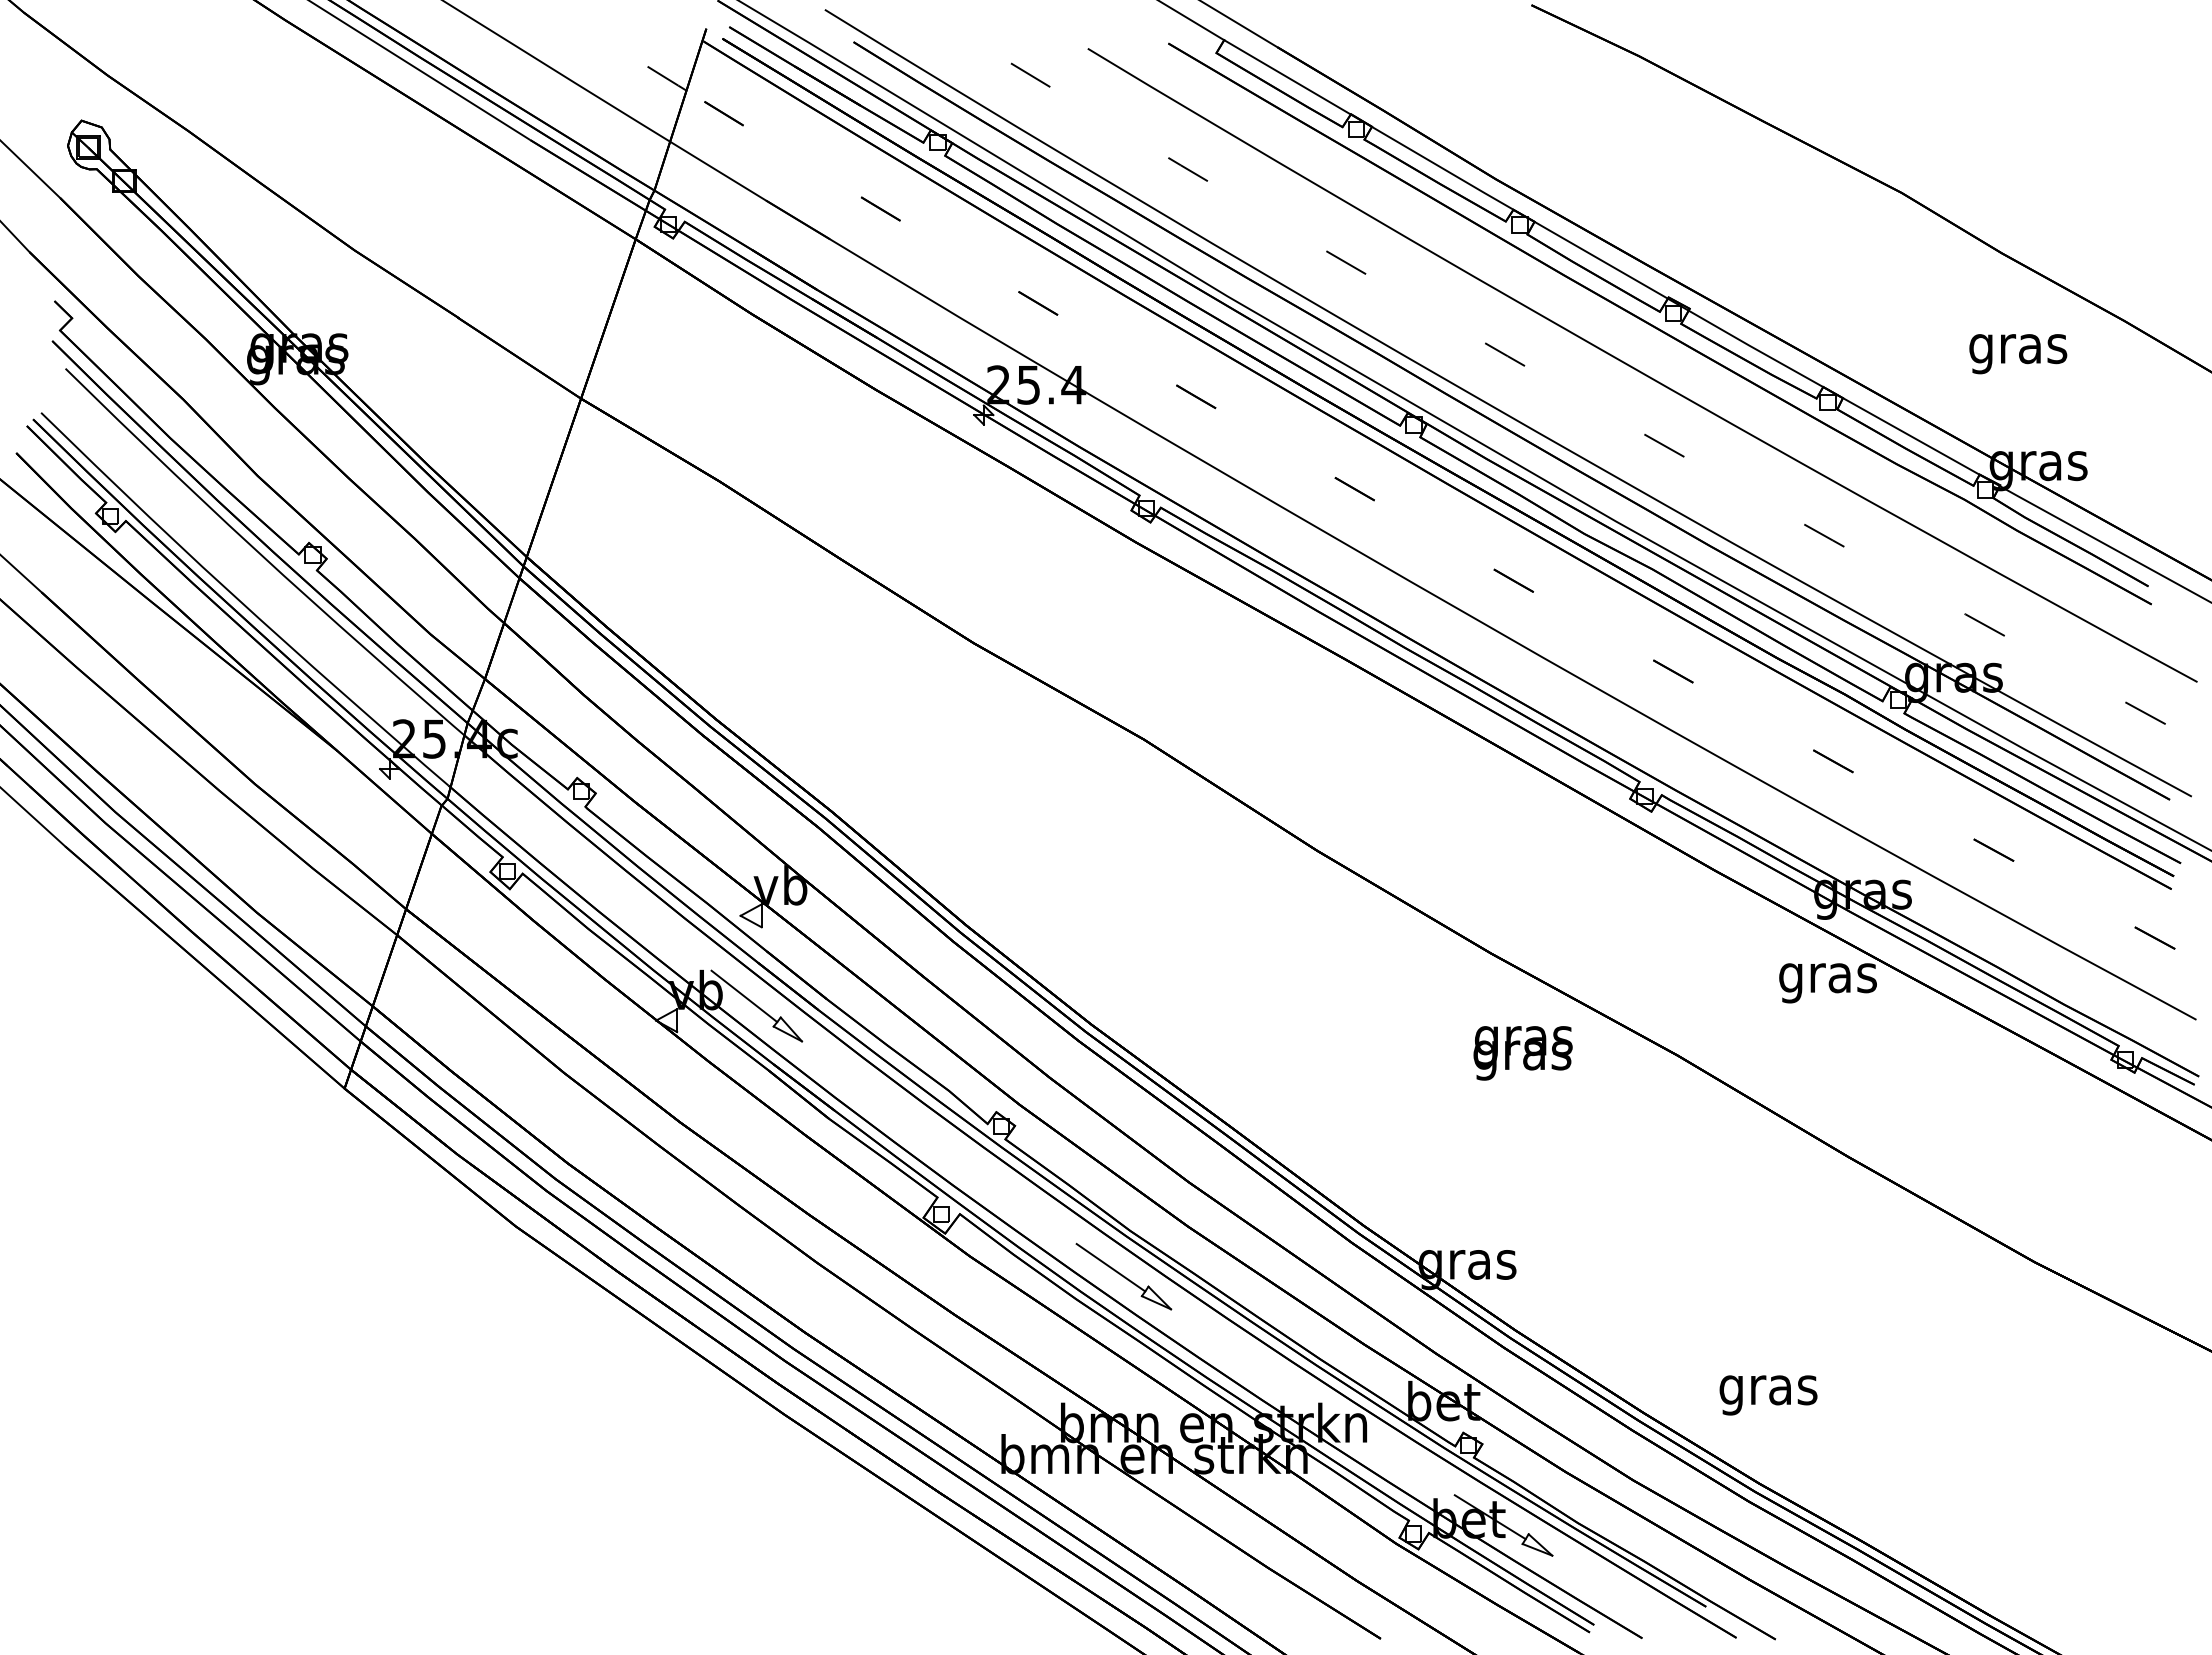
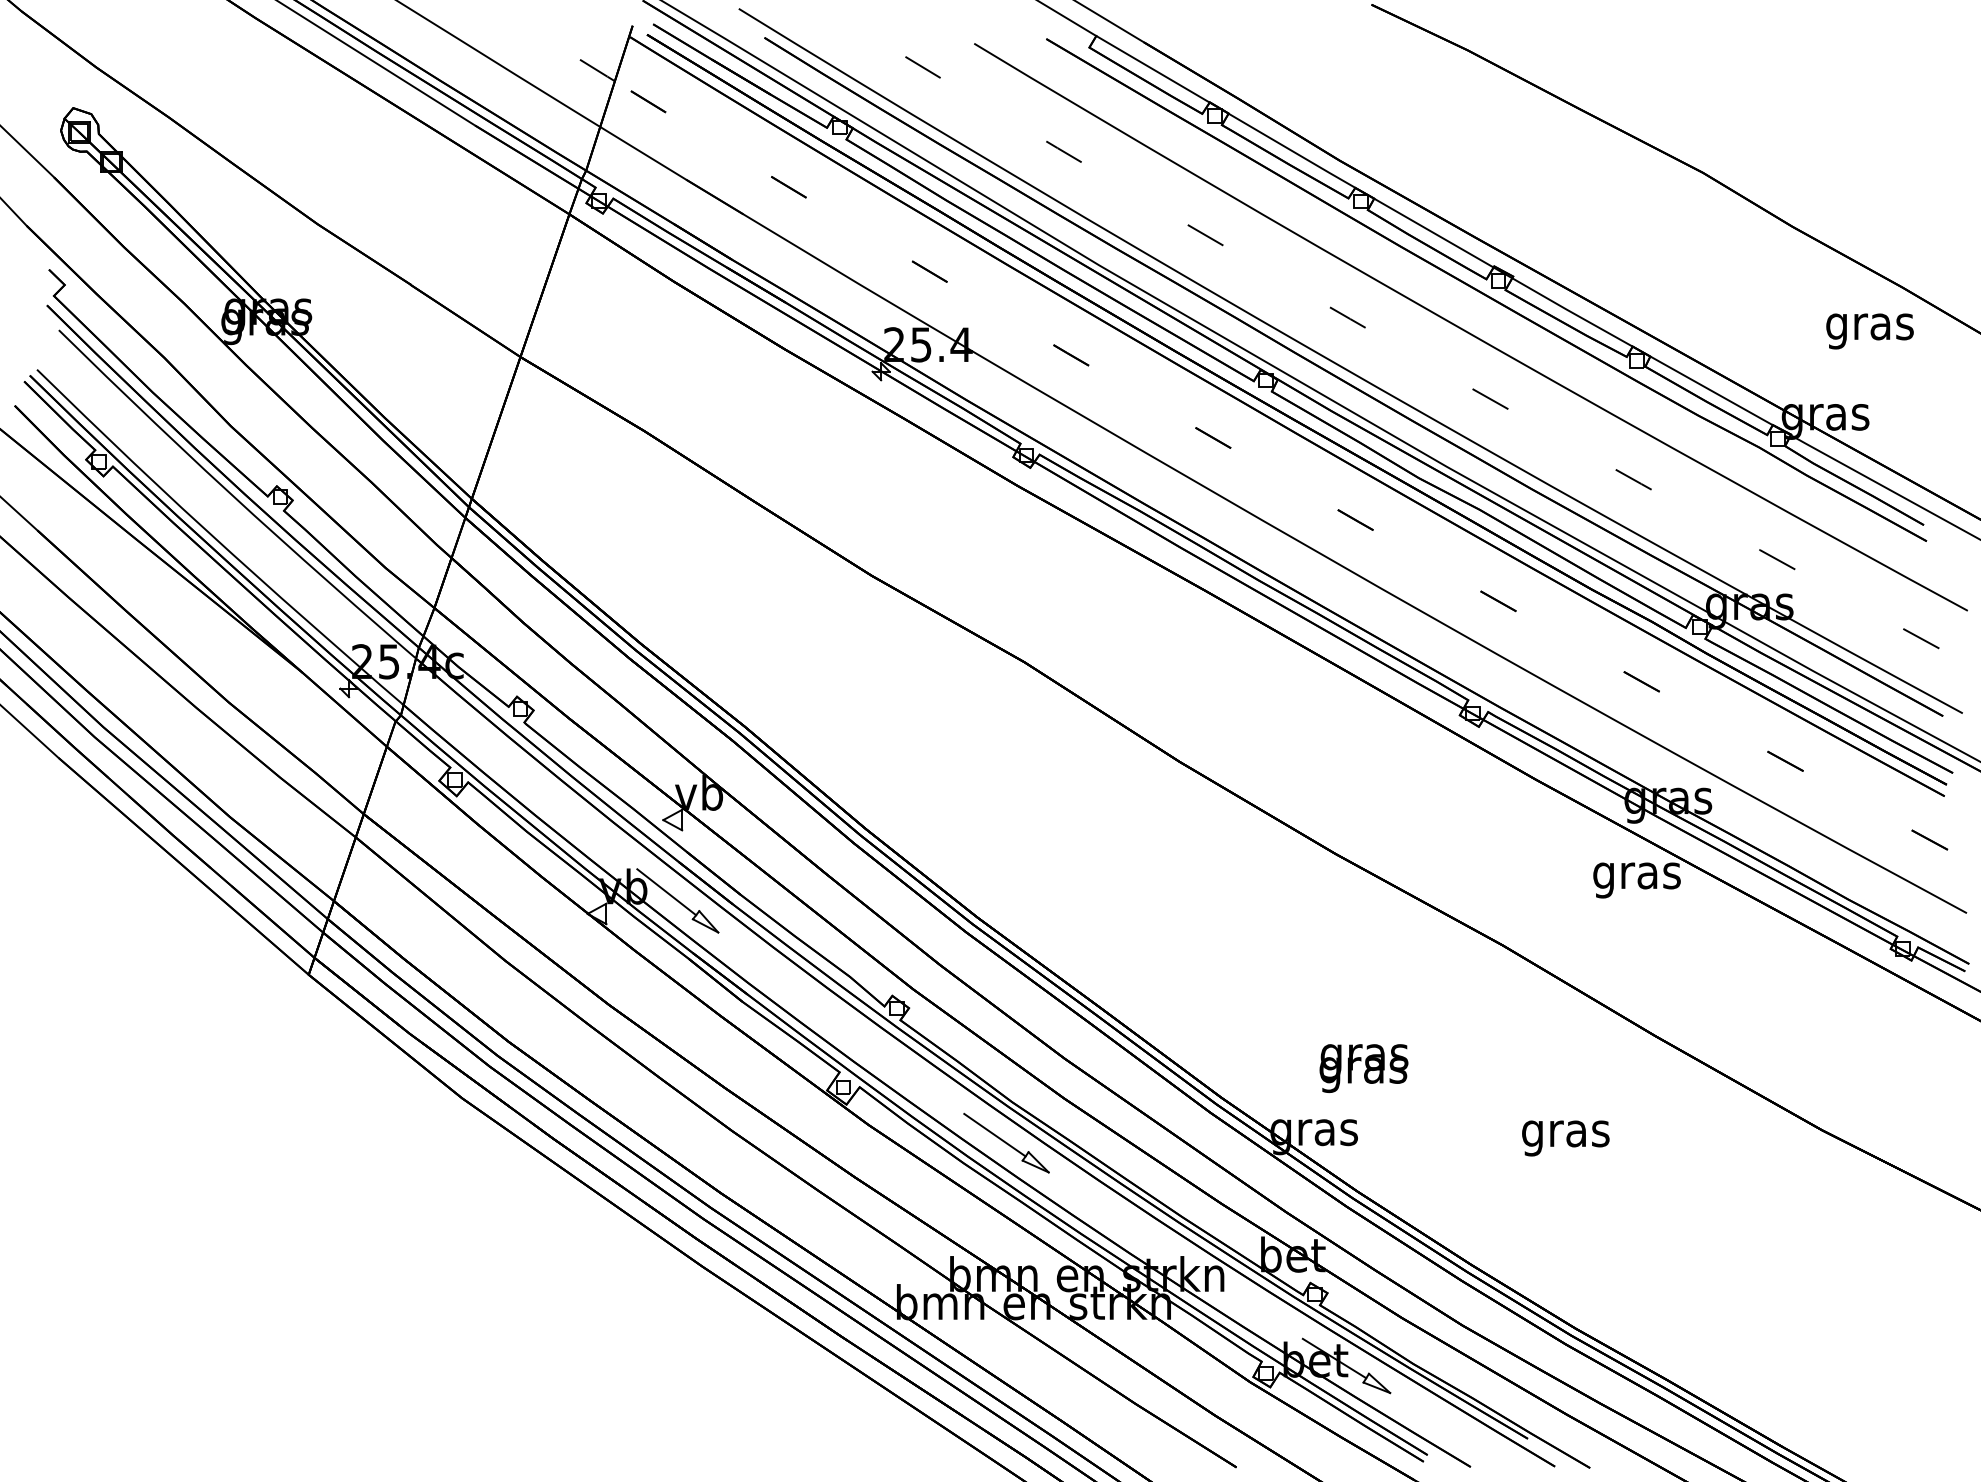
text: (2018, 354) -> (1870, 331), moved
text: (1522, 1053) -> (1363, 1068), moved
text: (1768, 1395) -> (1565, 1138), moved

